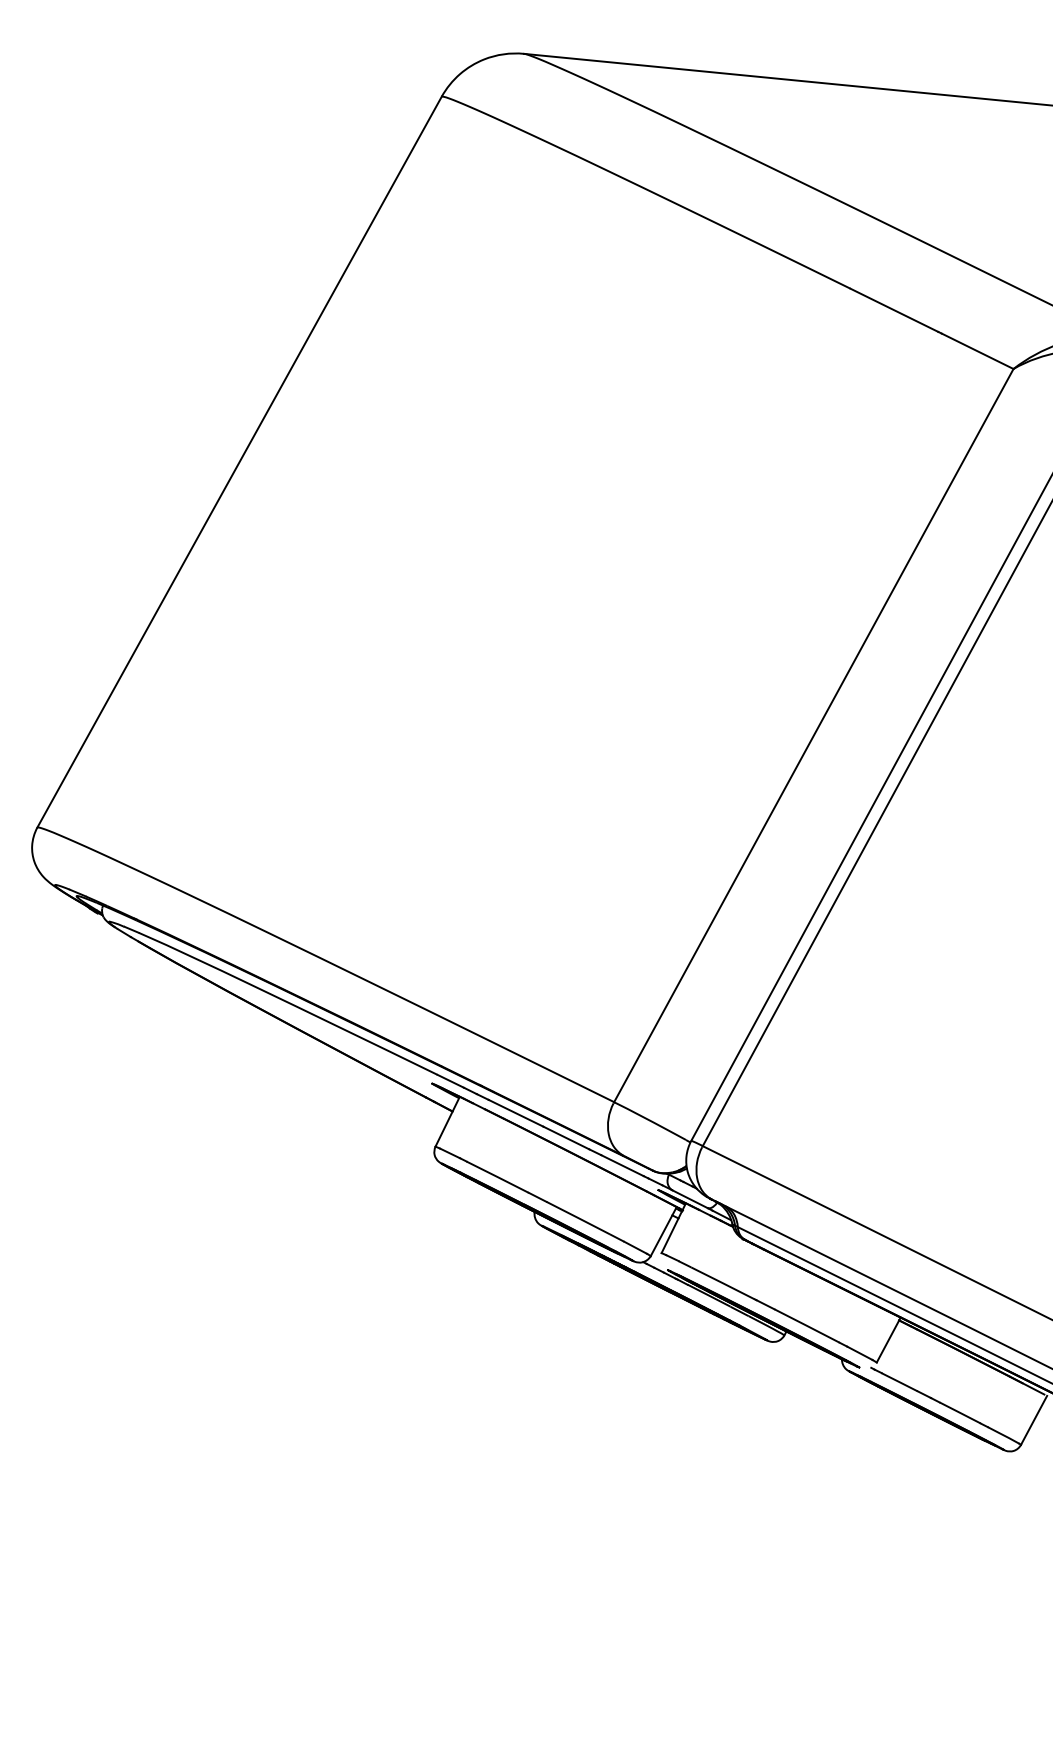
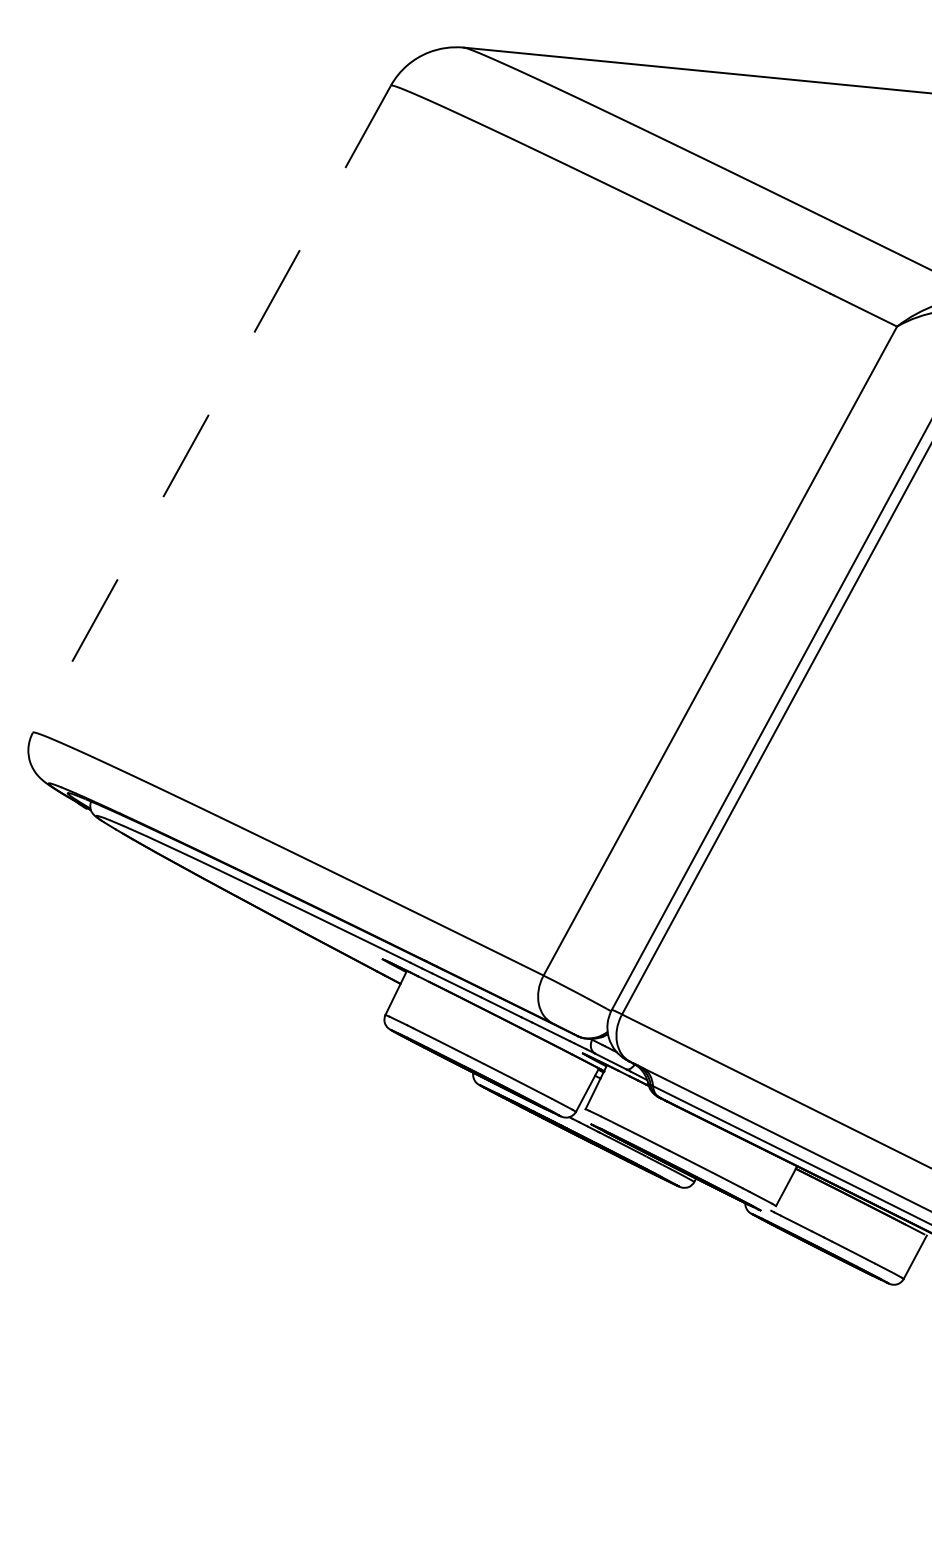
line: (238, 462) -> (211, 409), solid -> dashed

